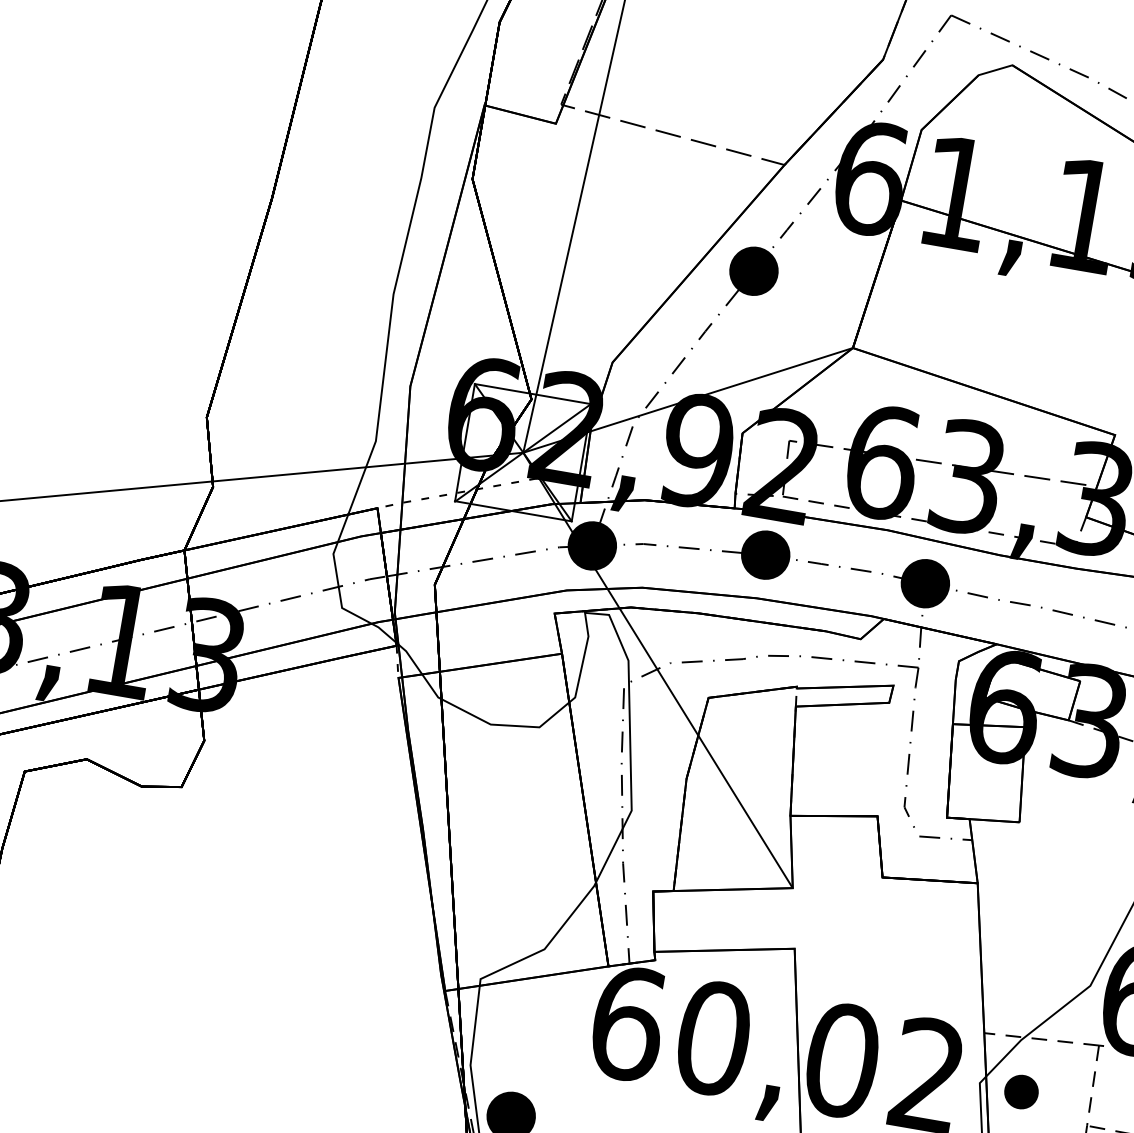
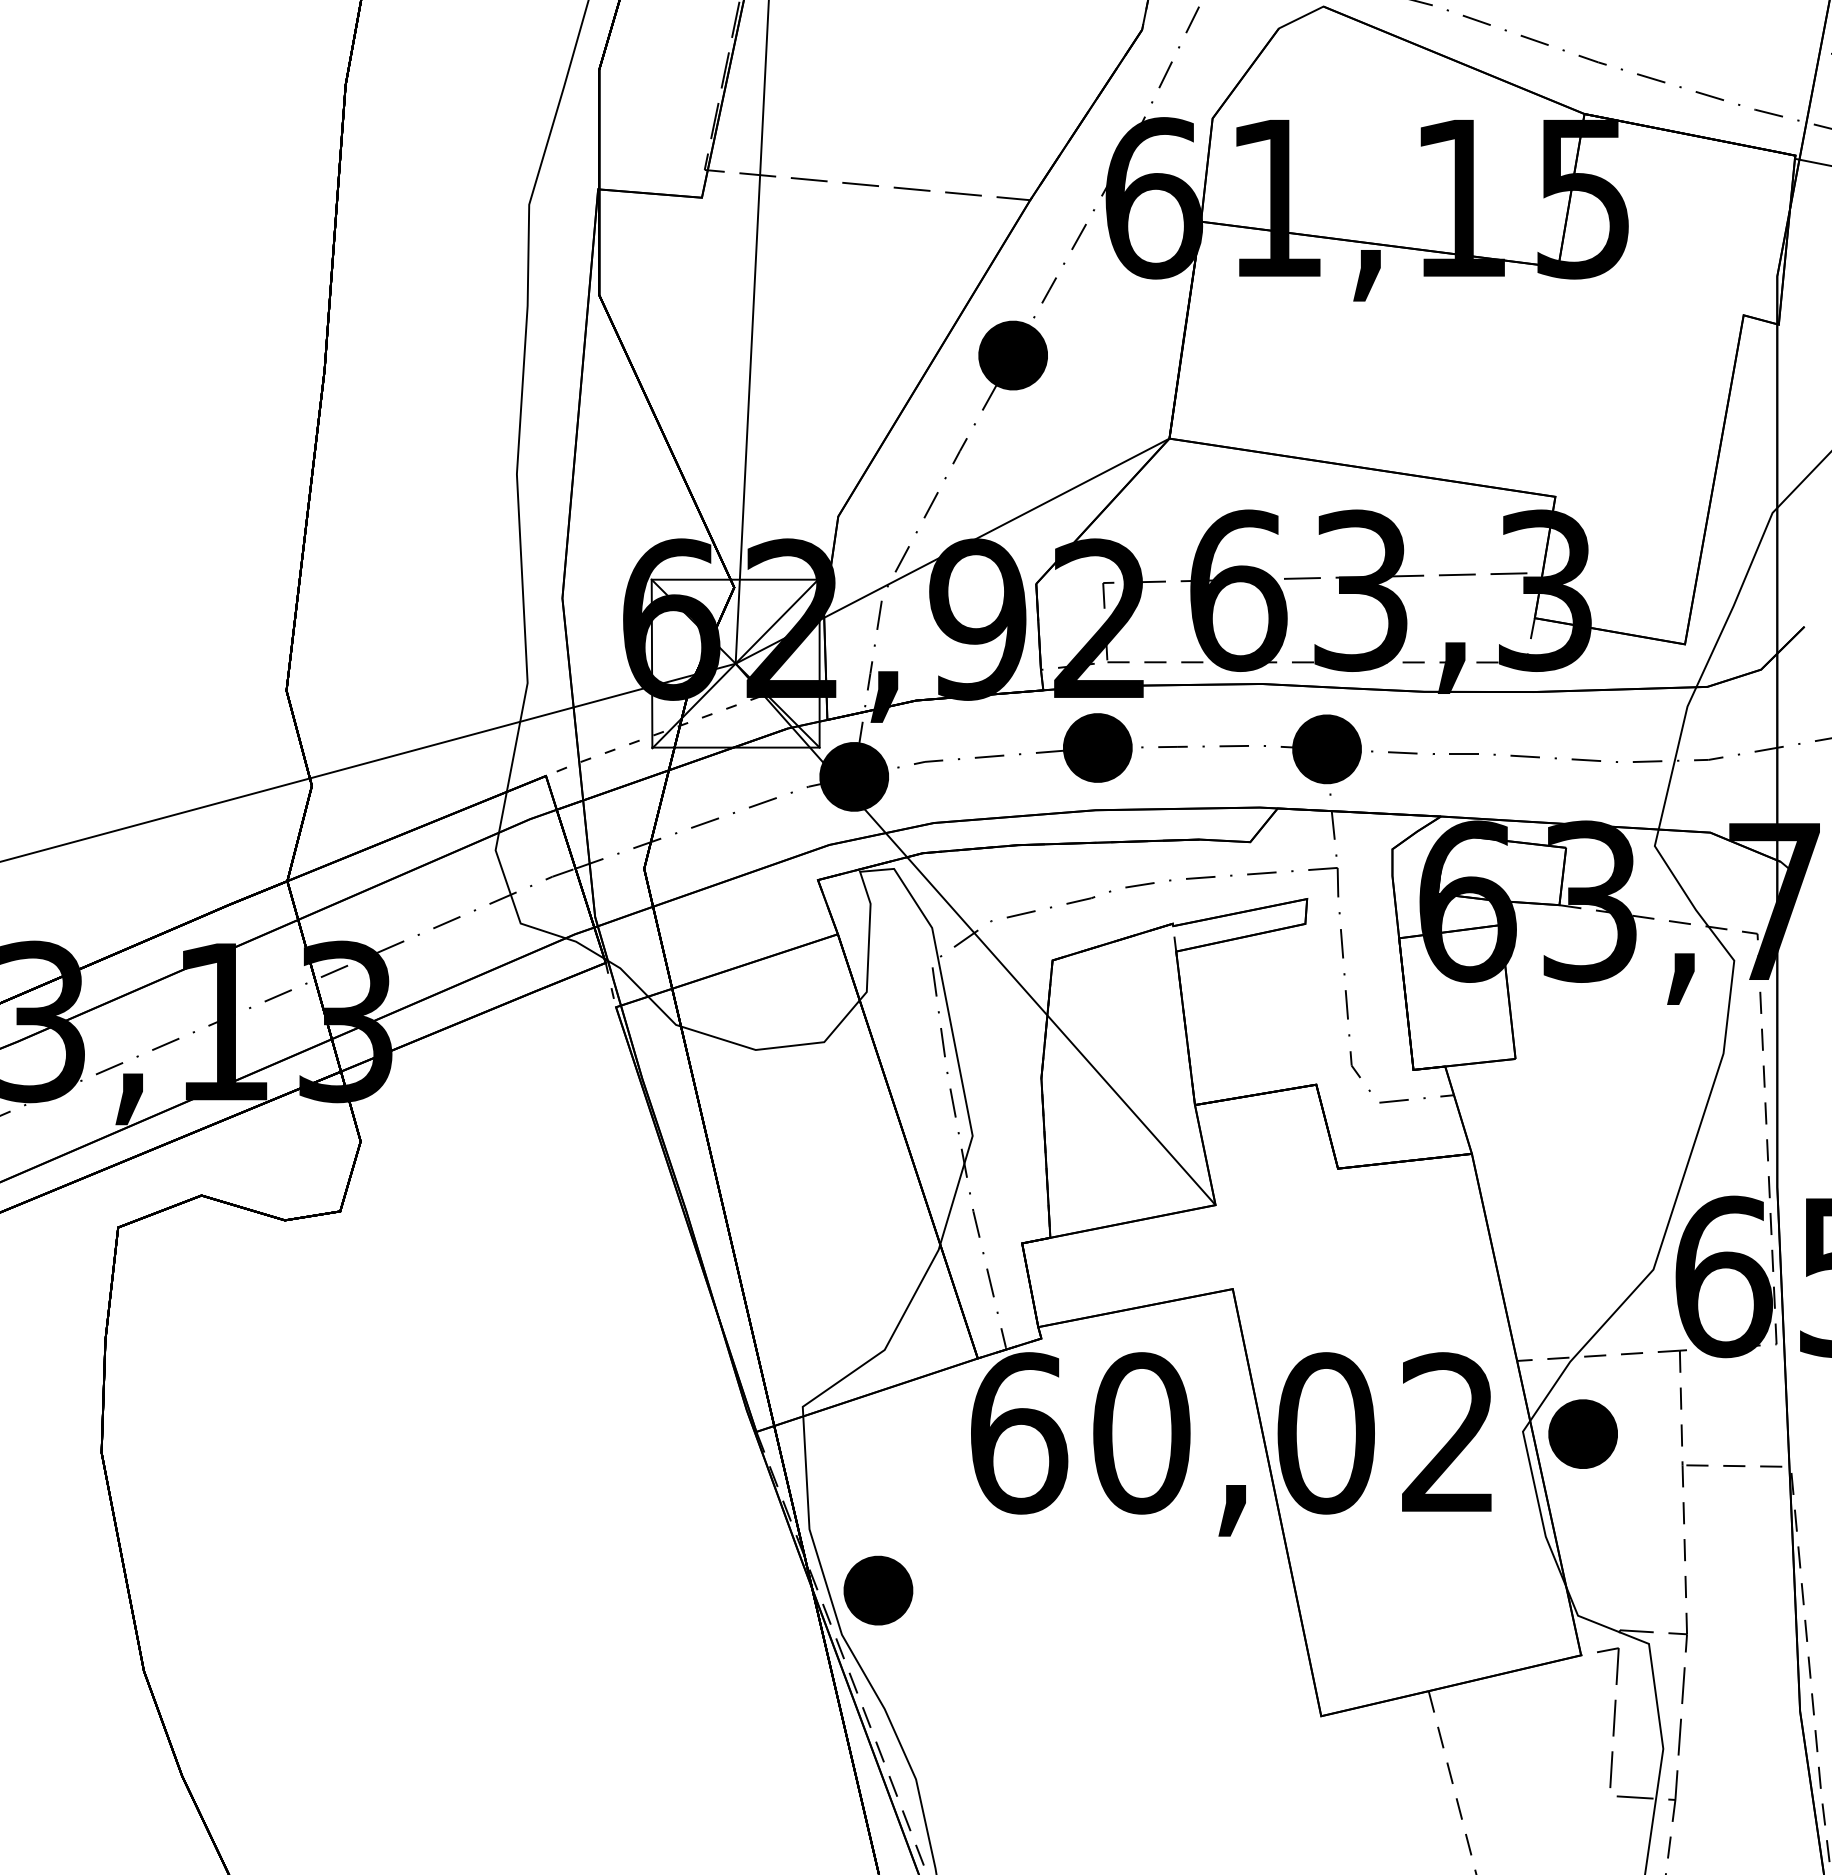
part: (1021, 1091) -> (1582, 1433), size x1.43

